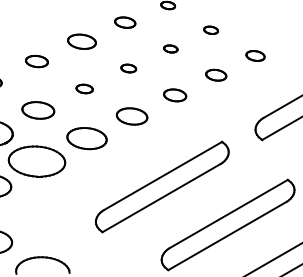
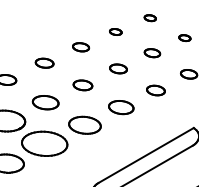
part: (125, 22) -> (115, 31), size x0.71
part: (82, 41) -> (81, 47), size x0.71
part: (170, 48) -> (152, 52), size x1.43
part: (128, 68) -> (118, 68), size x1.43
part: (84, 88) -> (82, 84), size x1.43

